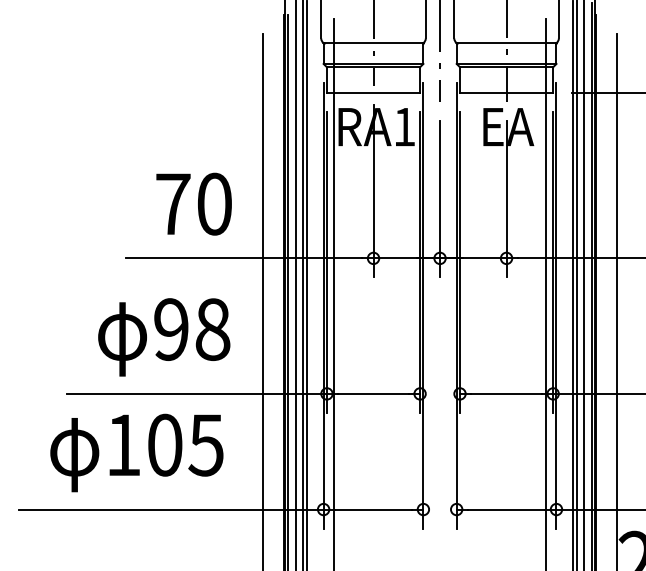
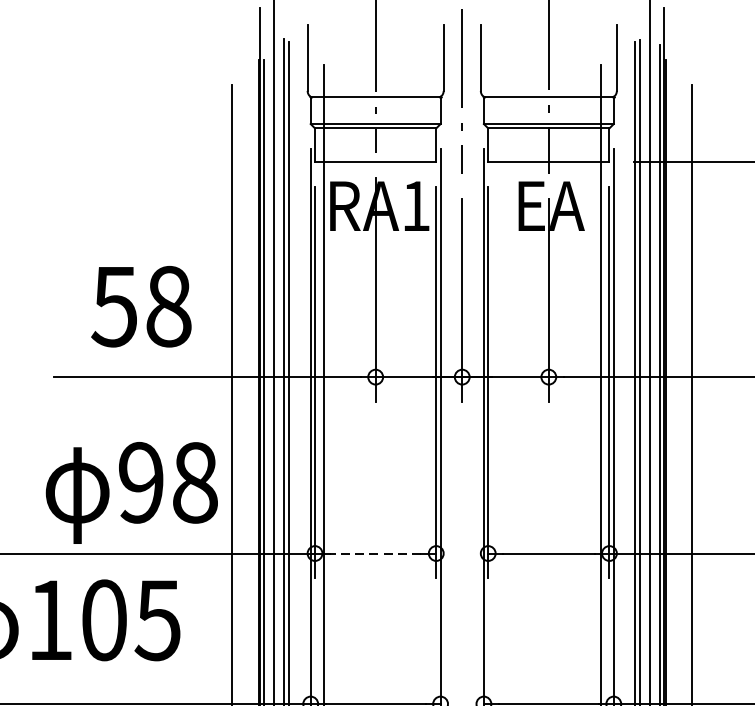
text: (193, 203) -> (141, 305), 70 -> 58
text: (164, 337) -> (132, 493), moved
line: (373, 393) -> (375, 552), solid -> dashed

